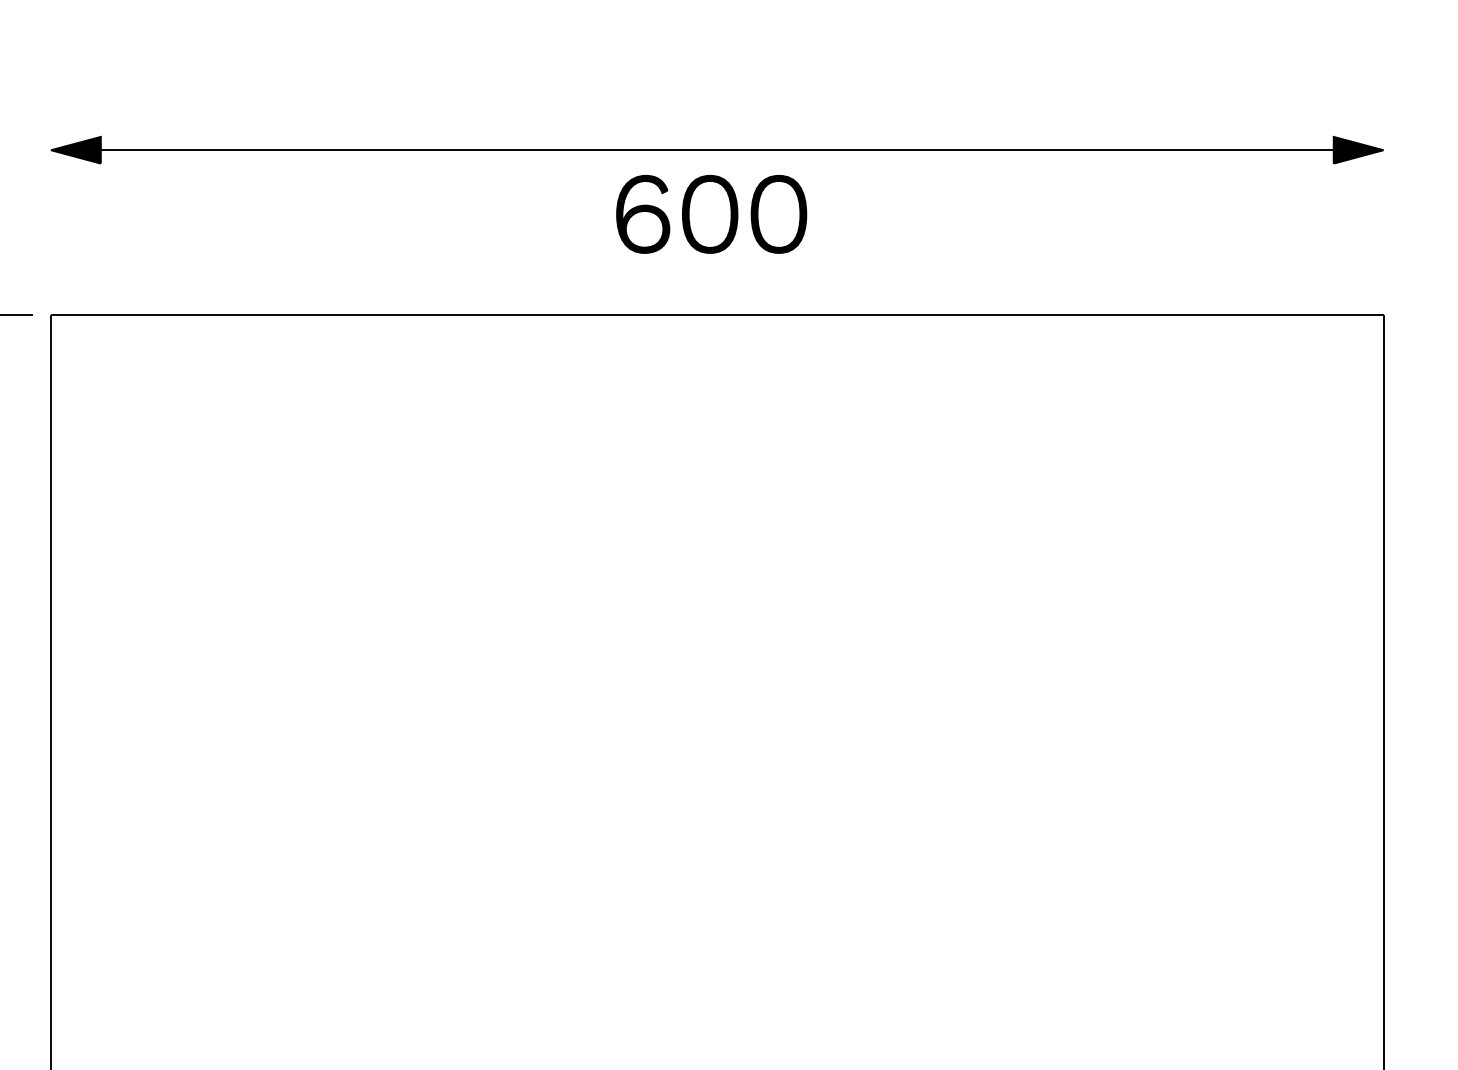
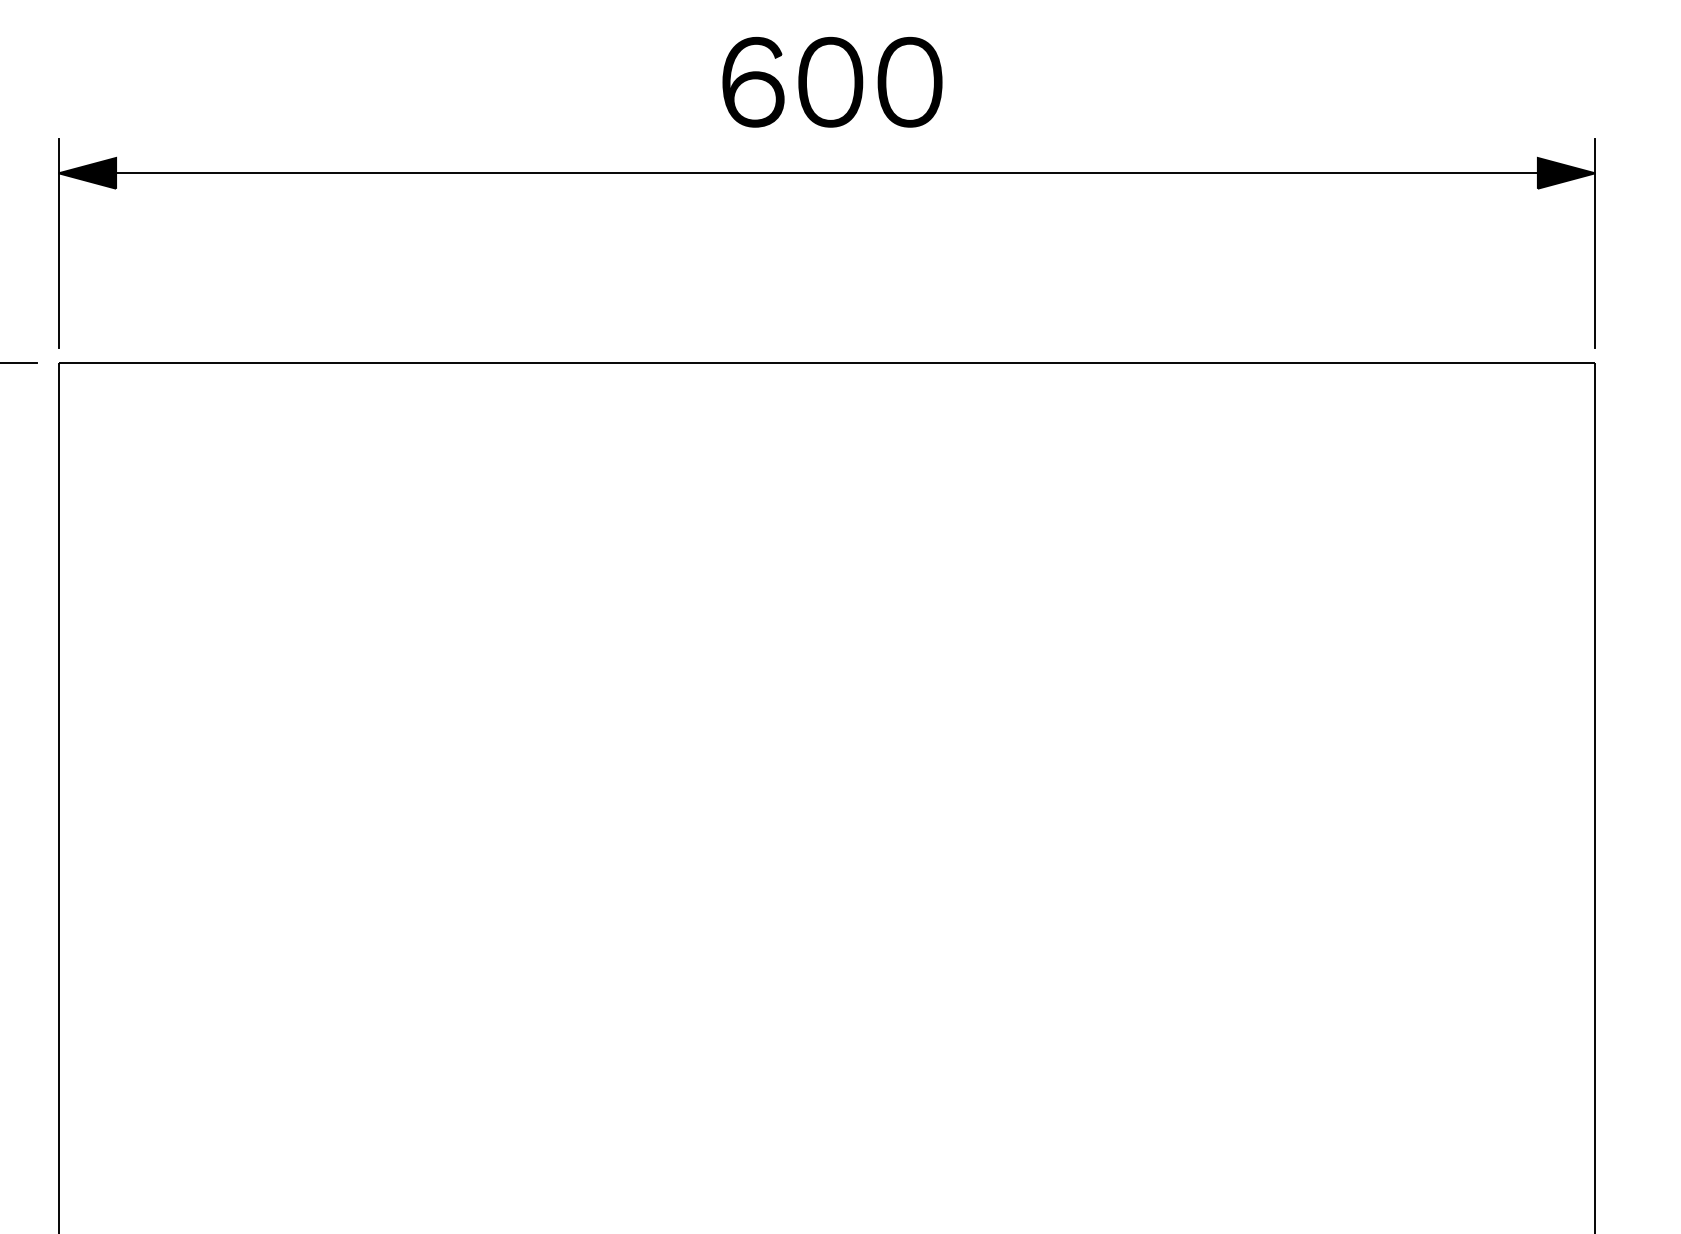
line: (50, 211) -> (58, 243), added
line: (1383, 211) -> (1595, 243), added
part: (711, 214) -> (832, 82), moved

